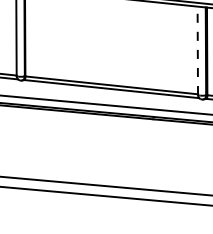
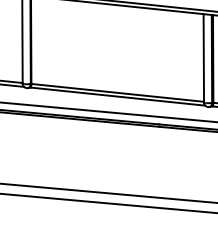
line: (197, 49) -> (203, 57), dashed -> solid

